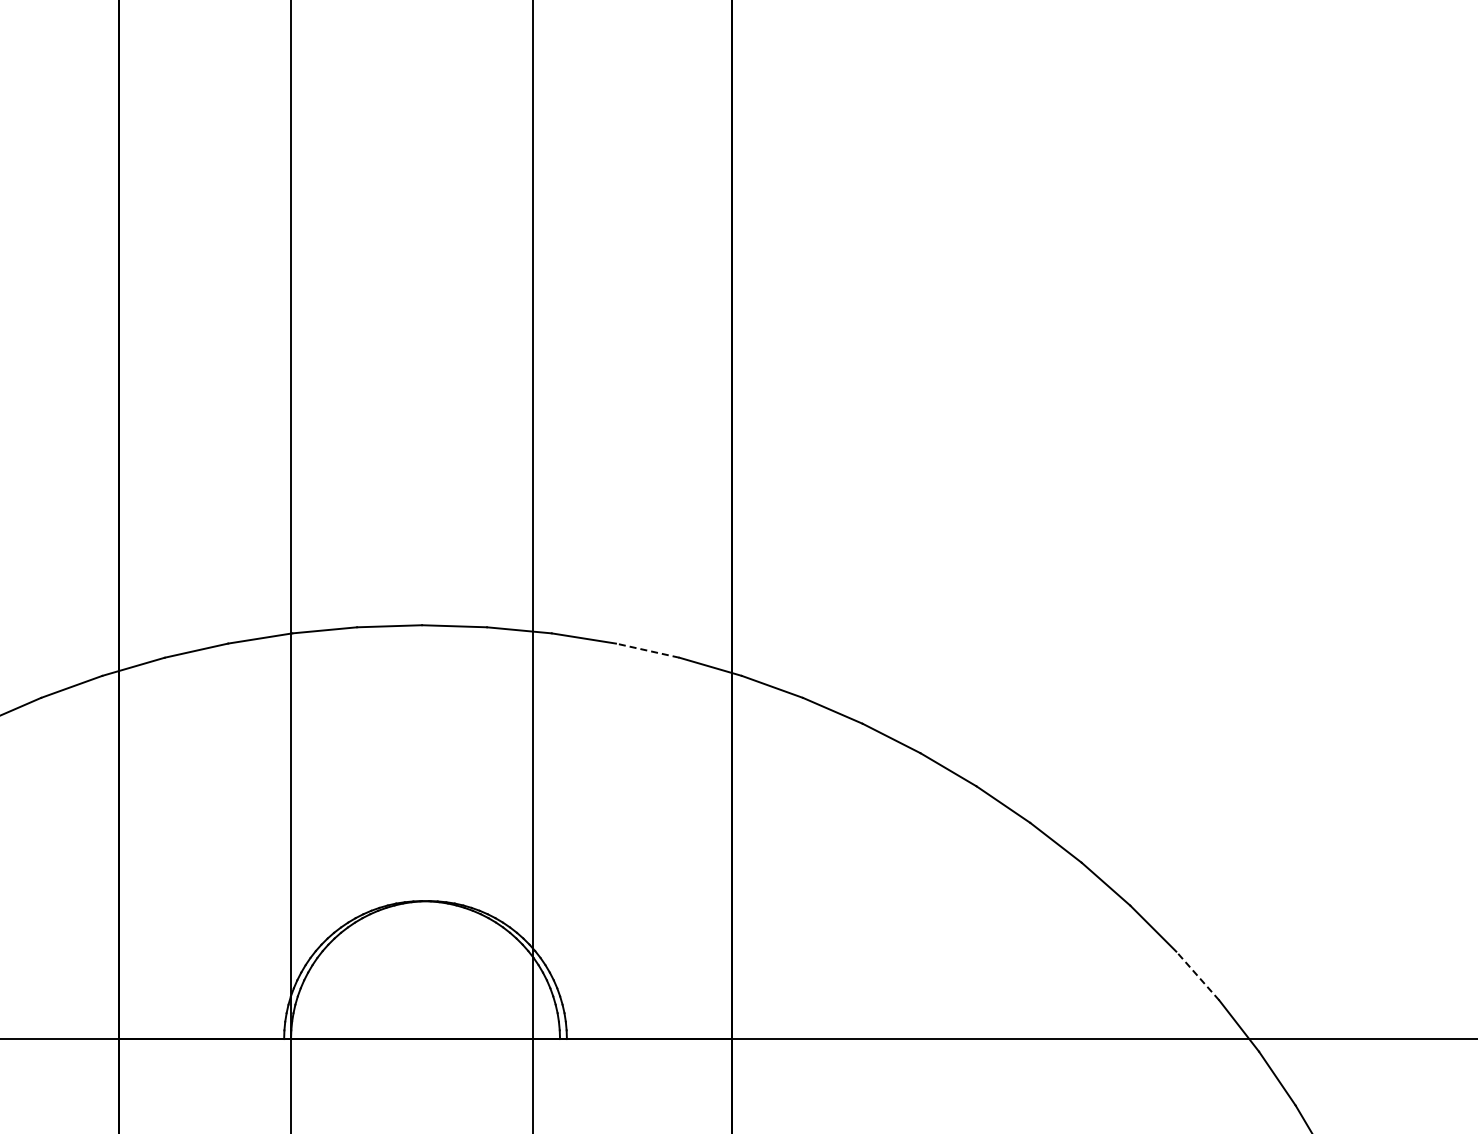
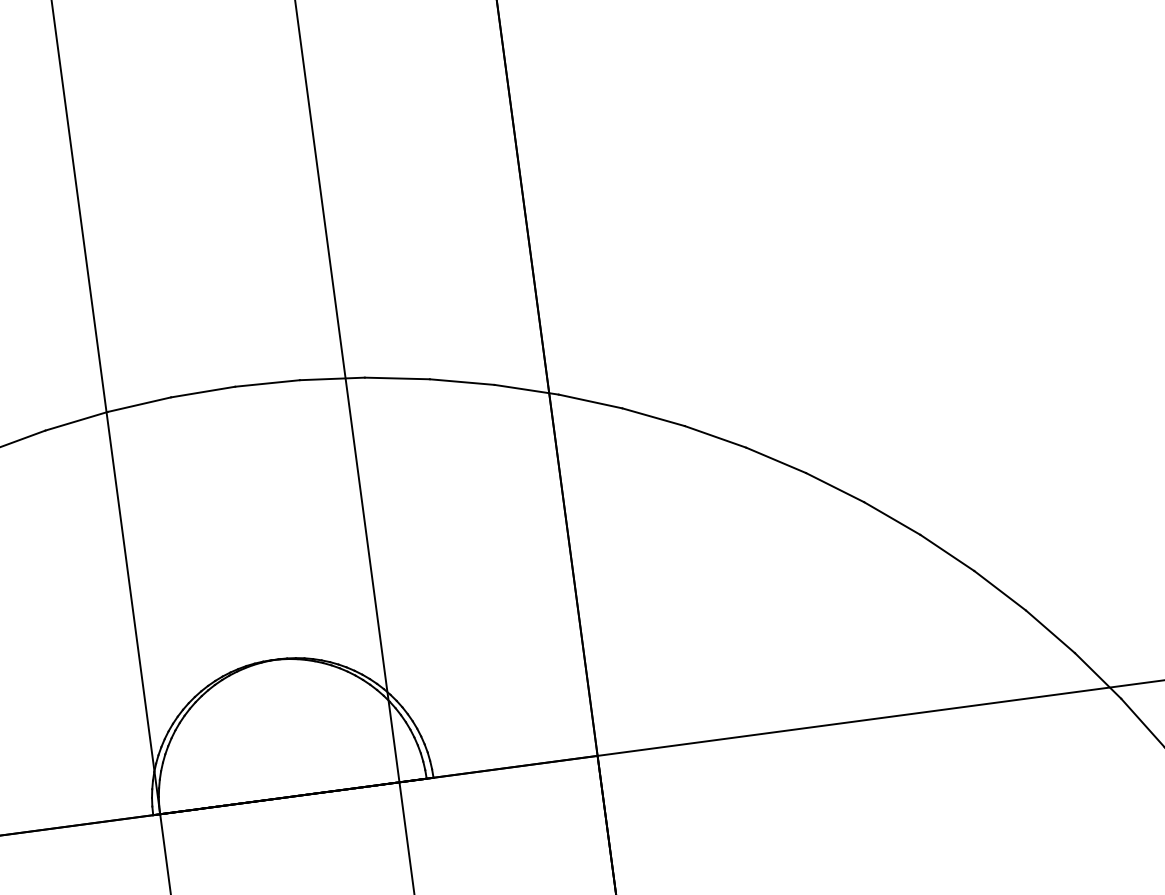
line: (647, 650) -> (461, 381), dashed -> solid
line: (1197, 975) -> (1050, 631), dashed -> solid

